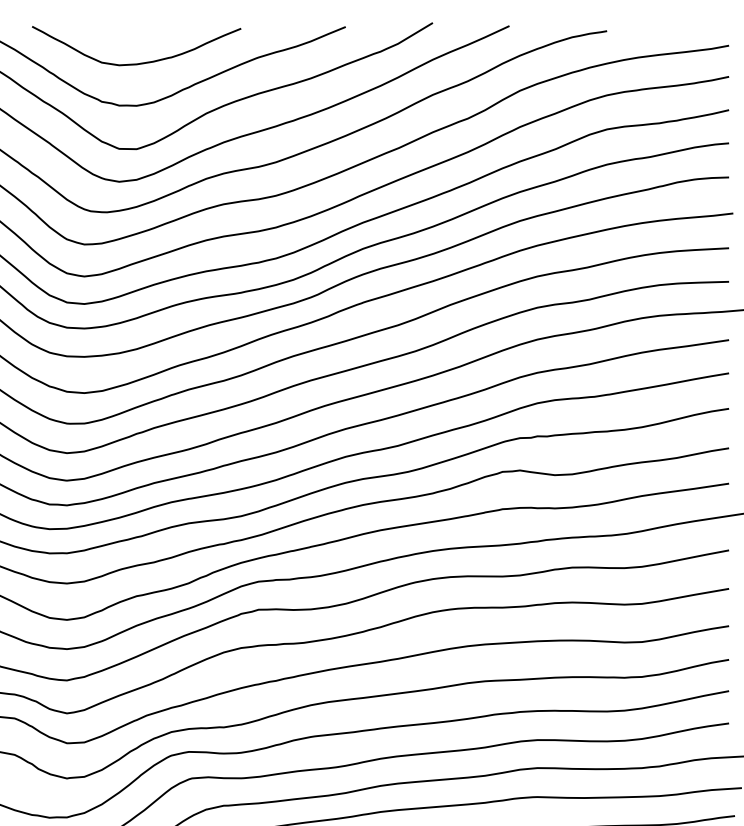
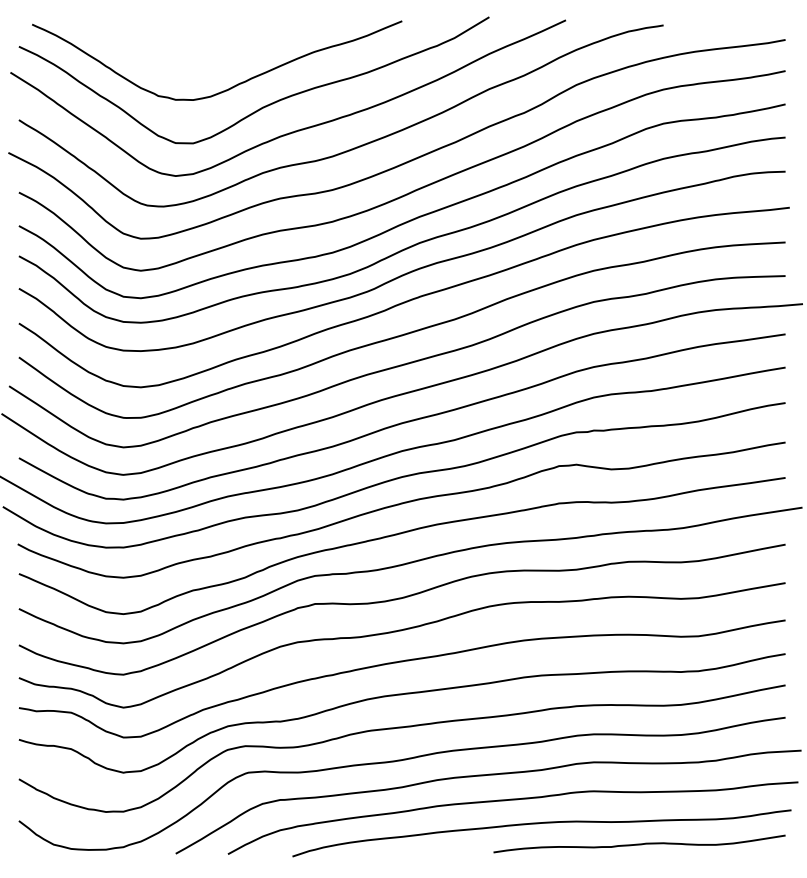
curve: (136, 63) -> (192, 57), removed

